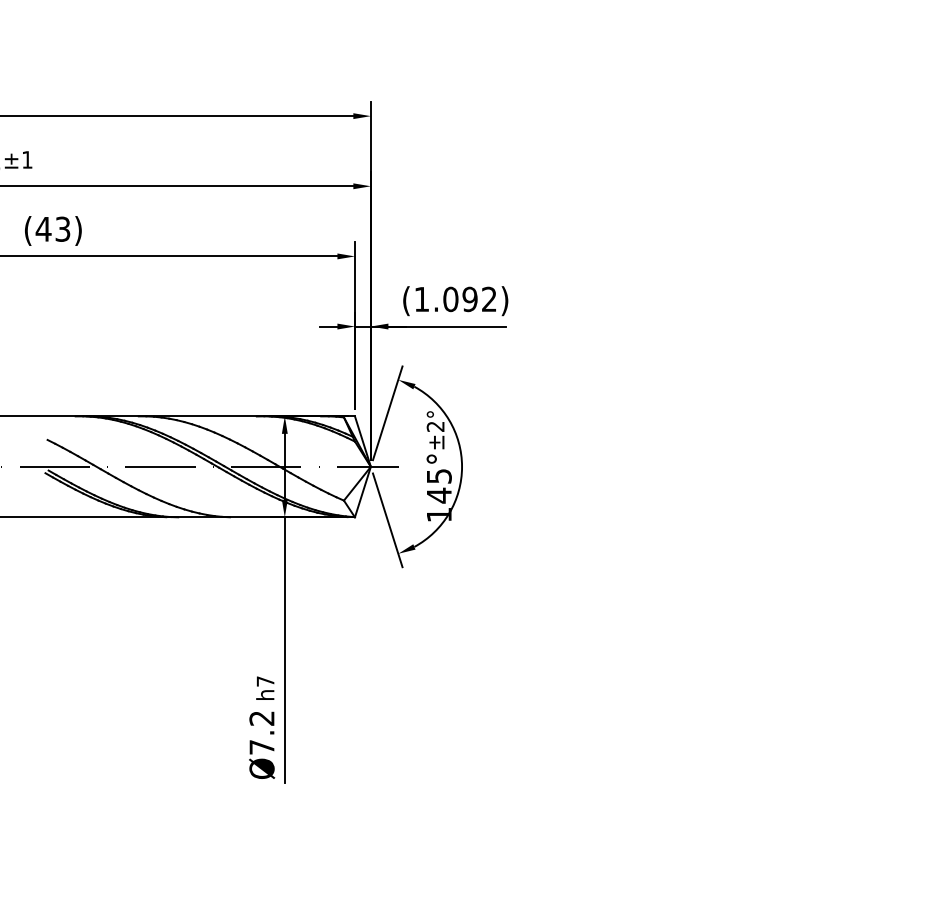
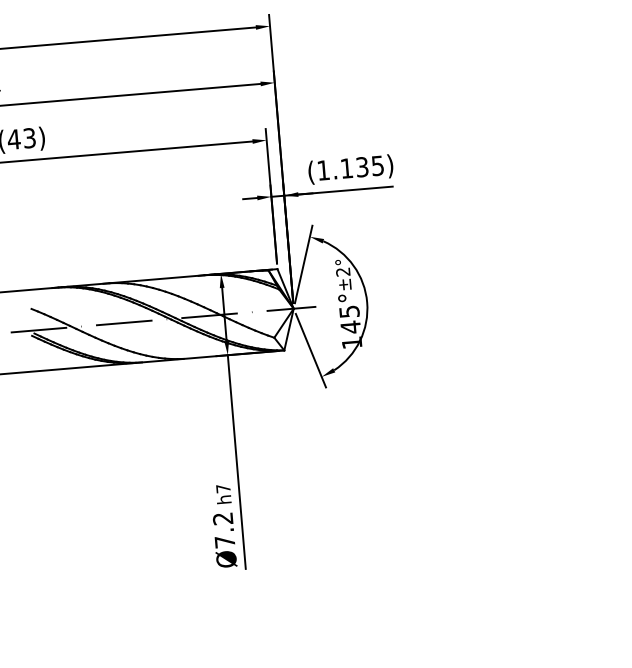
text: (469, 299) -> (361, 167), (1.092) -> (1.135)

